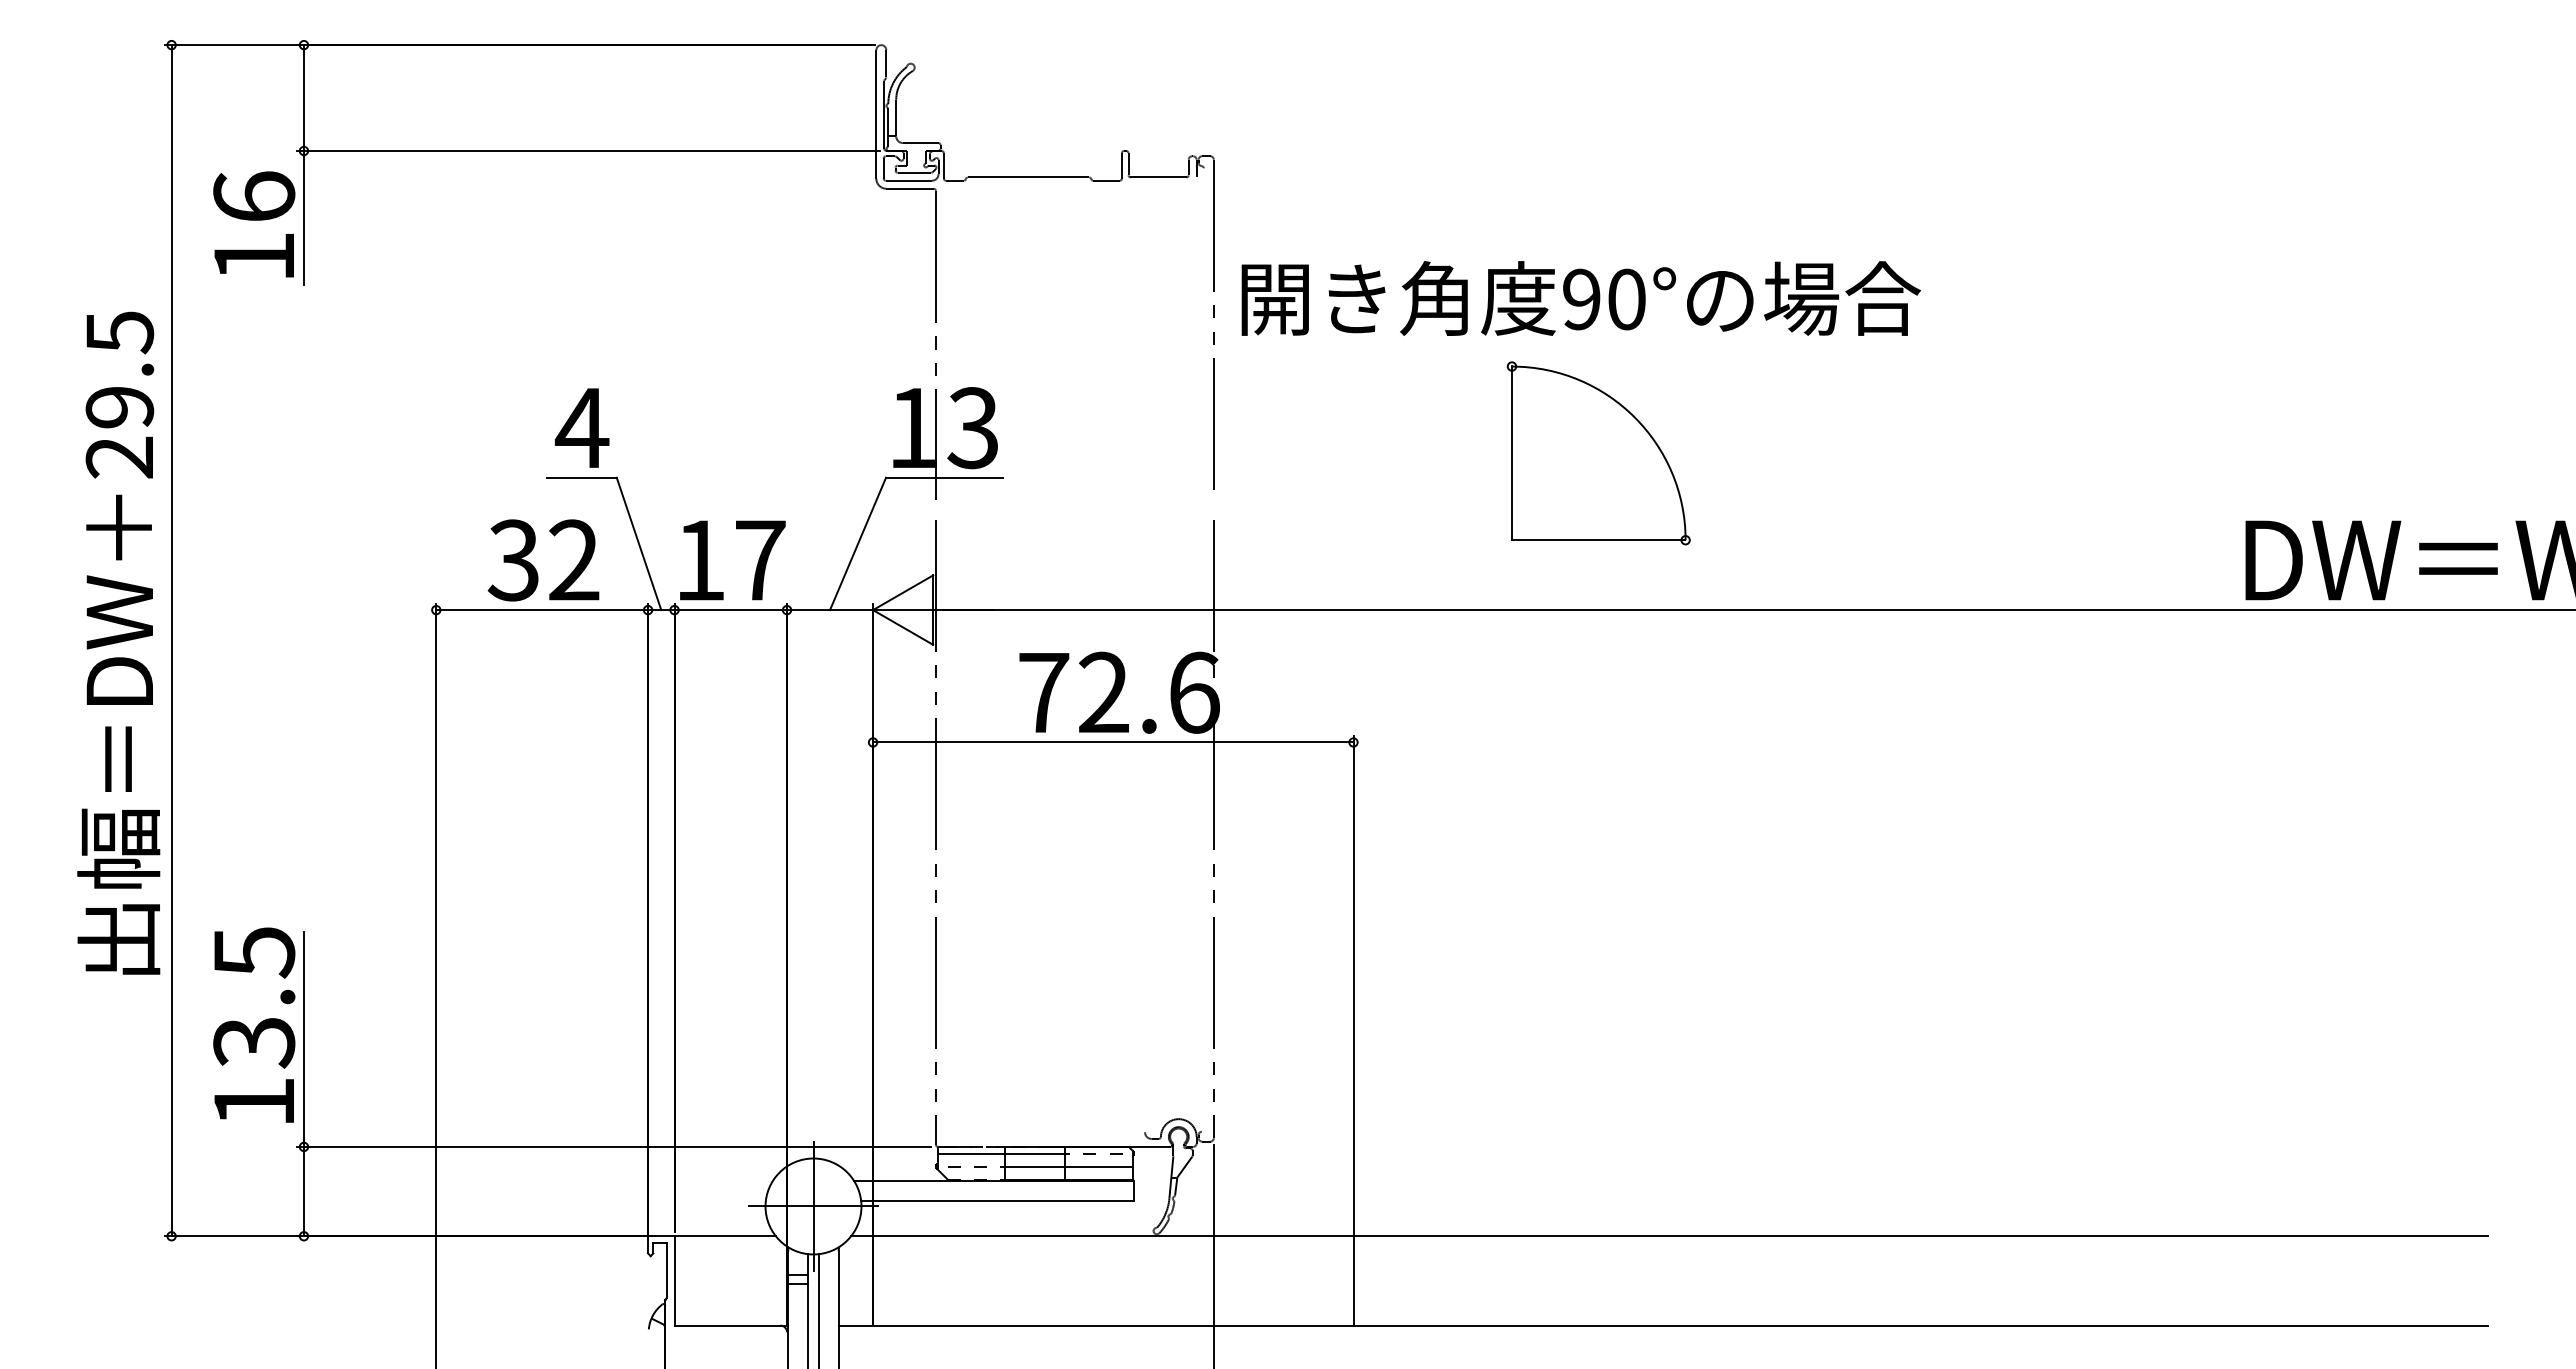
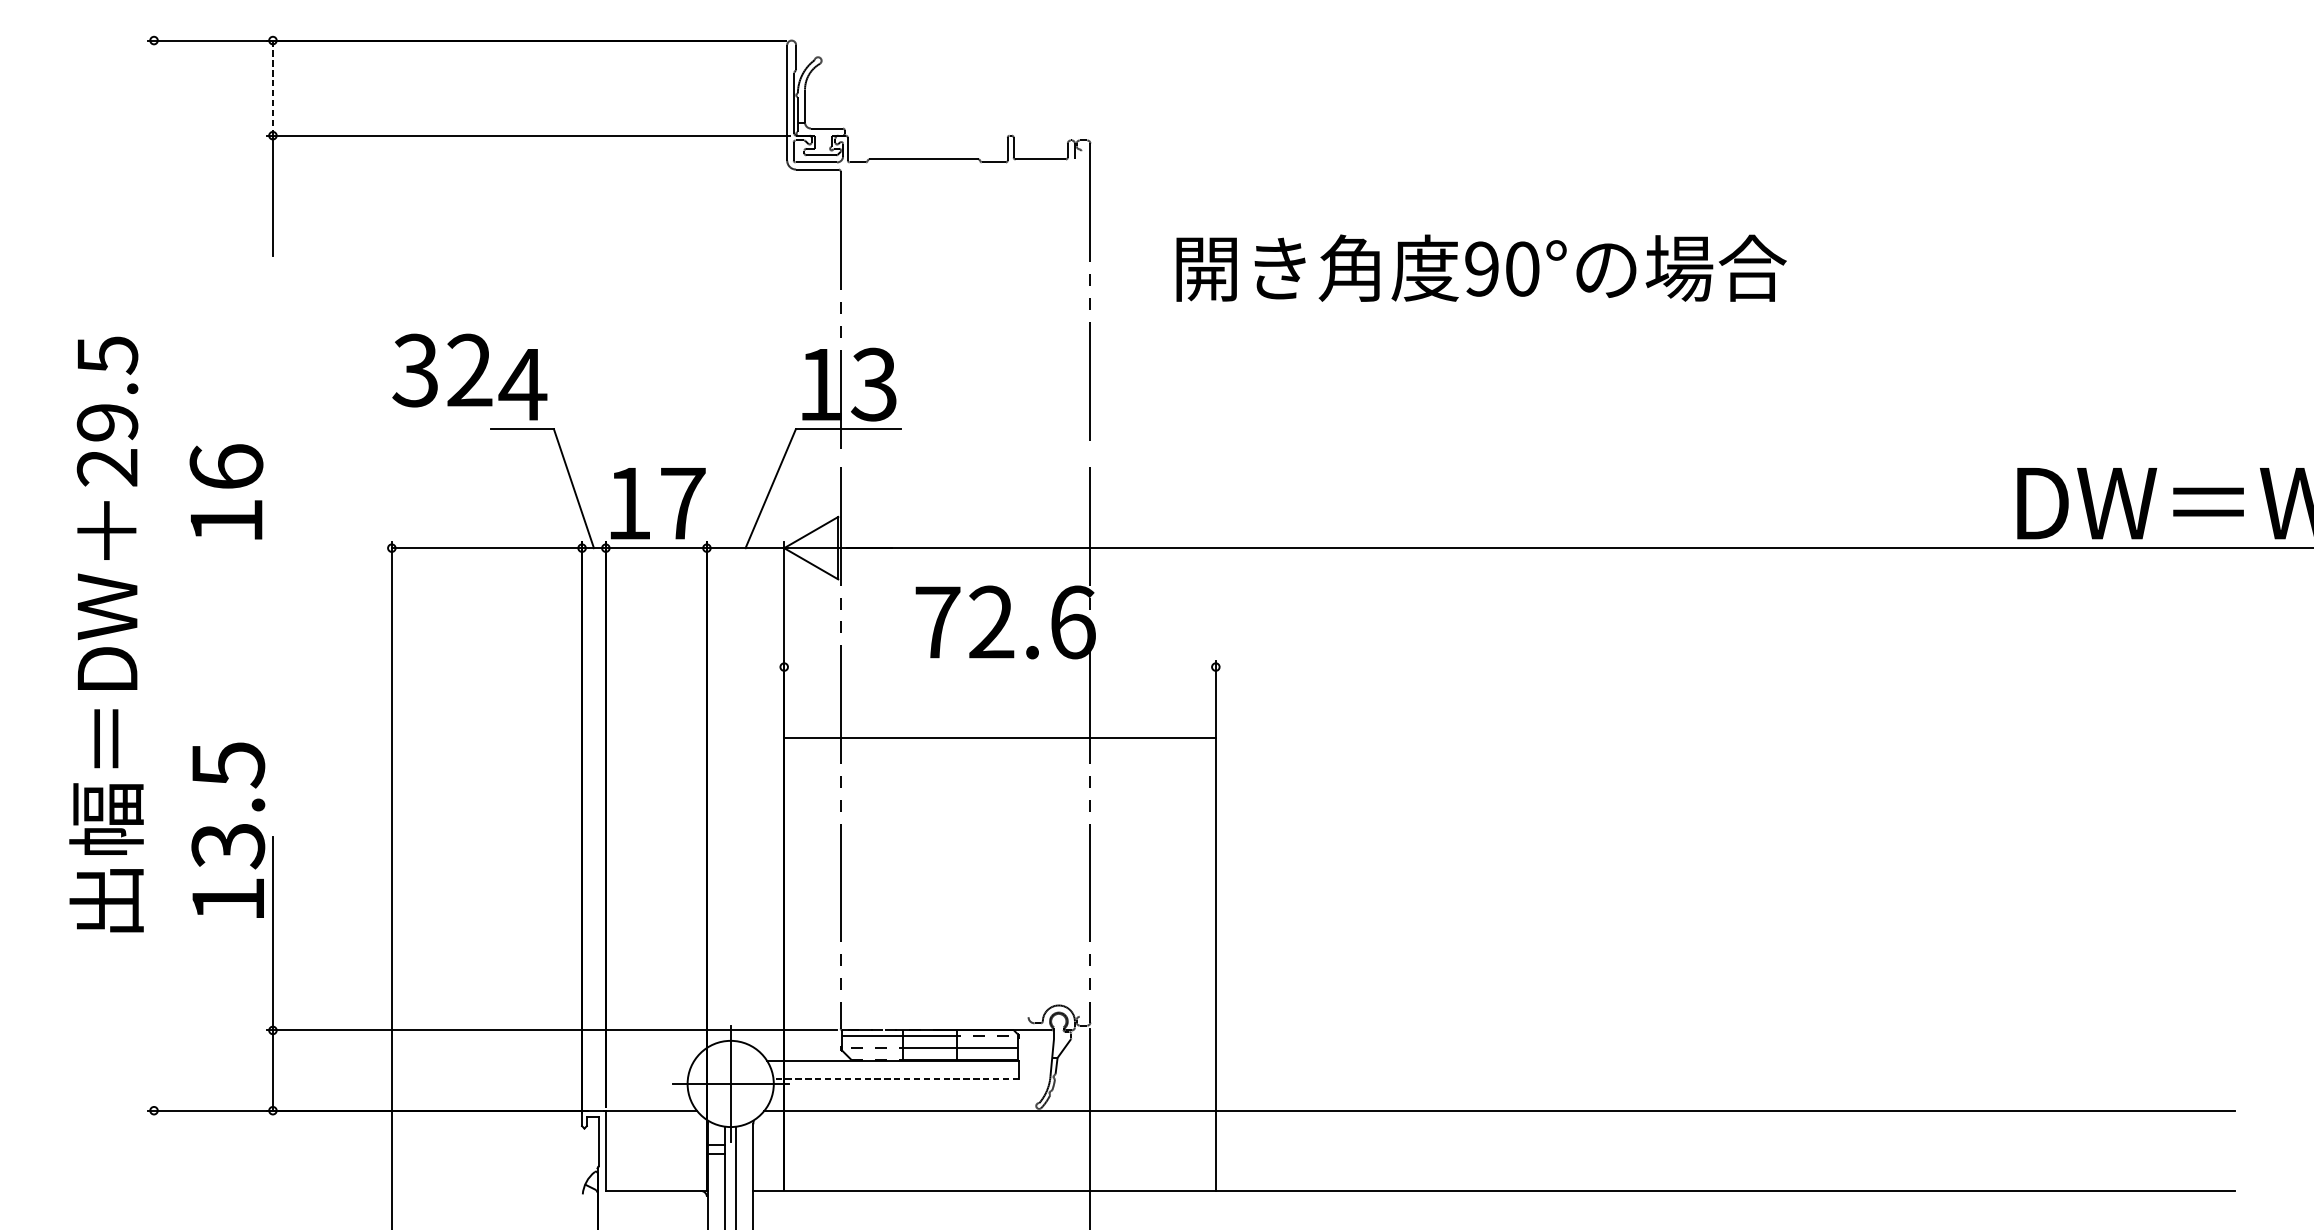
line: (303, 98) -> (272, 88), solid -> dashed
text: (254, 224) -> (226, 491), moved
text: (1581, 298) -> (1481, 268), moved
part: (1598, 453) -> (1435, 407), removed
text: (543, 560) -> (442, 370), moved
line: (171, 640) -> (153, 575), removed
text: (118, 642) -> (106, 633), moved
line: (1113, 742) -> (1000, 738), moved
text: (254, 1024) -> (228, 829), moved
line: (997, 1200) -> (896, 1078), solid -> dashed

